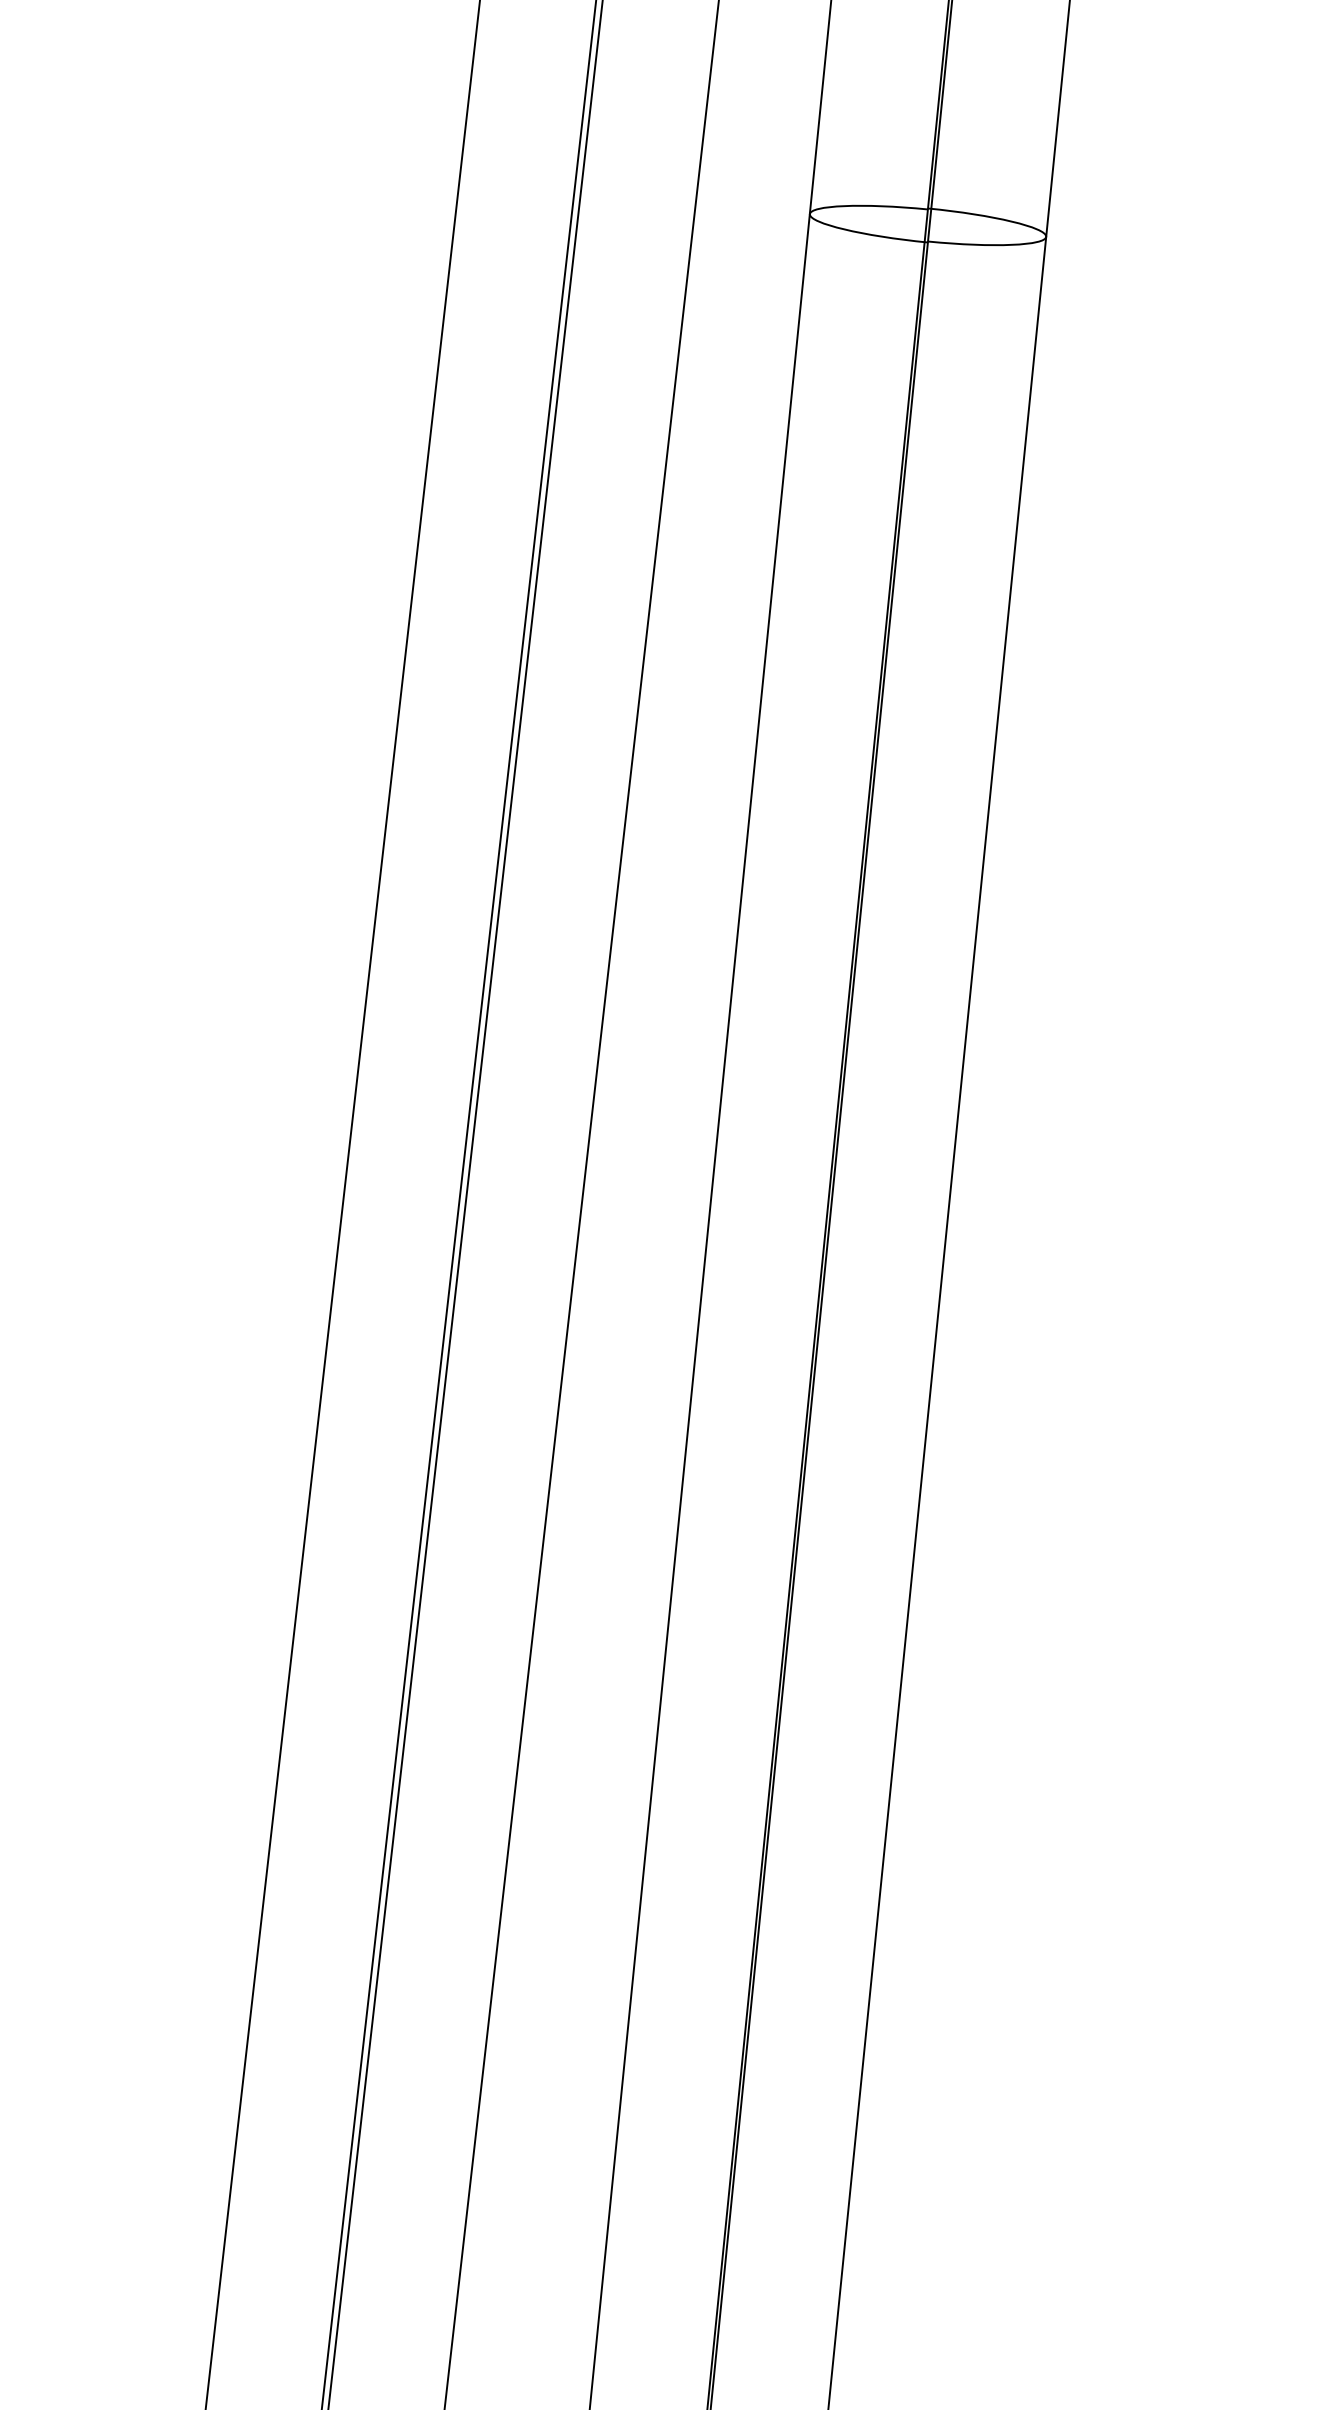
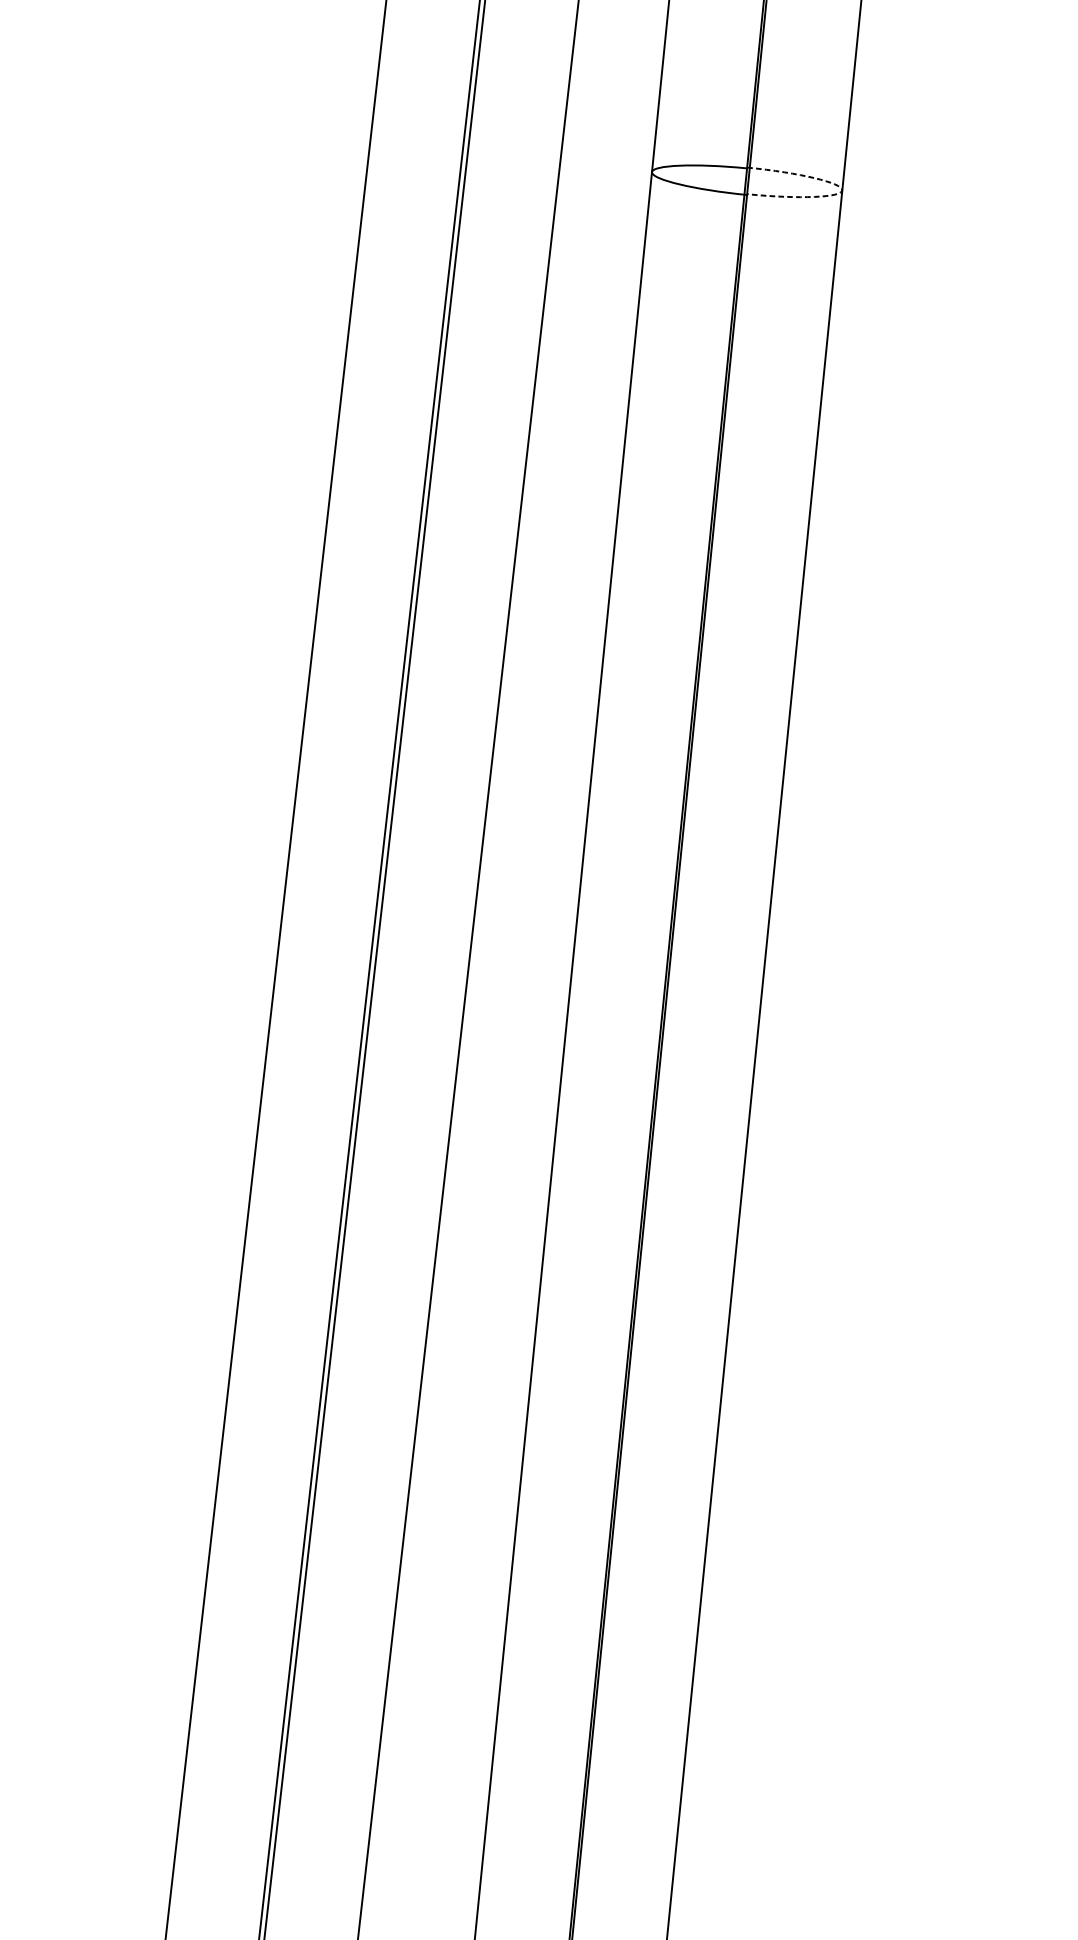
arc: (1046, 236) -> (842, 190), solid -> dashed

